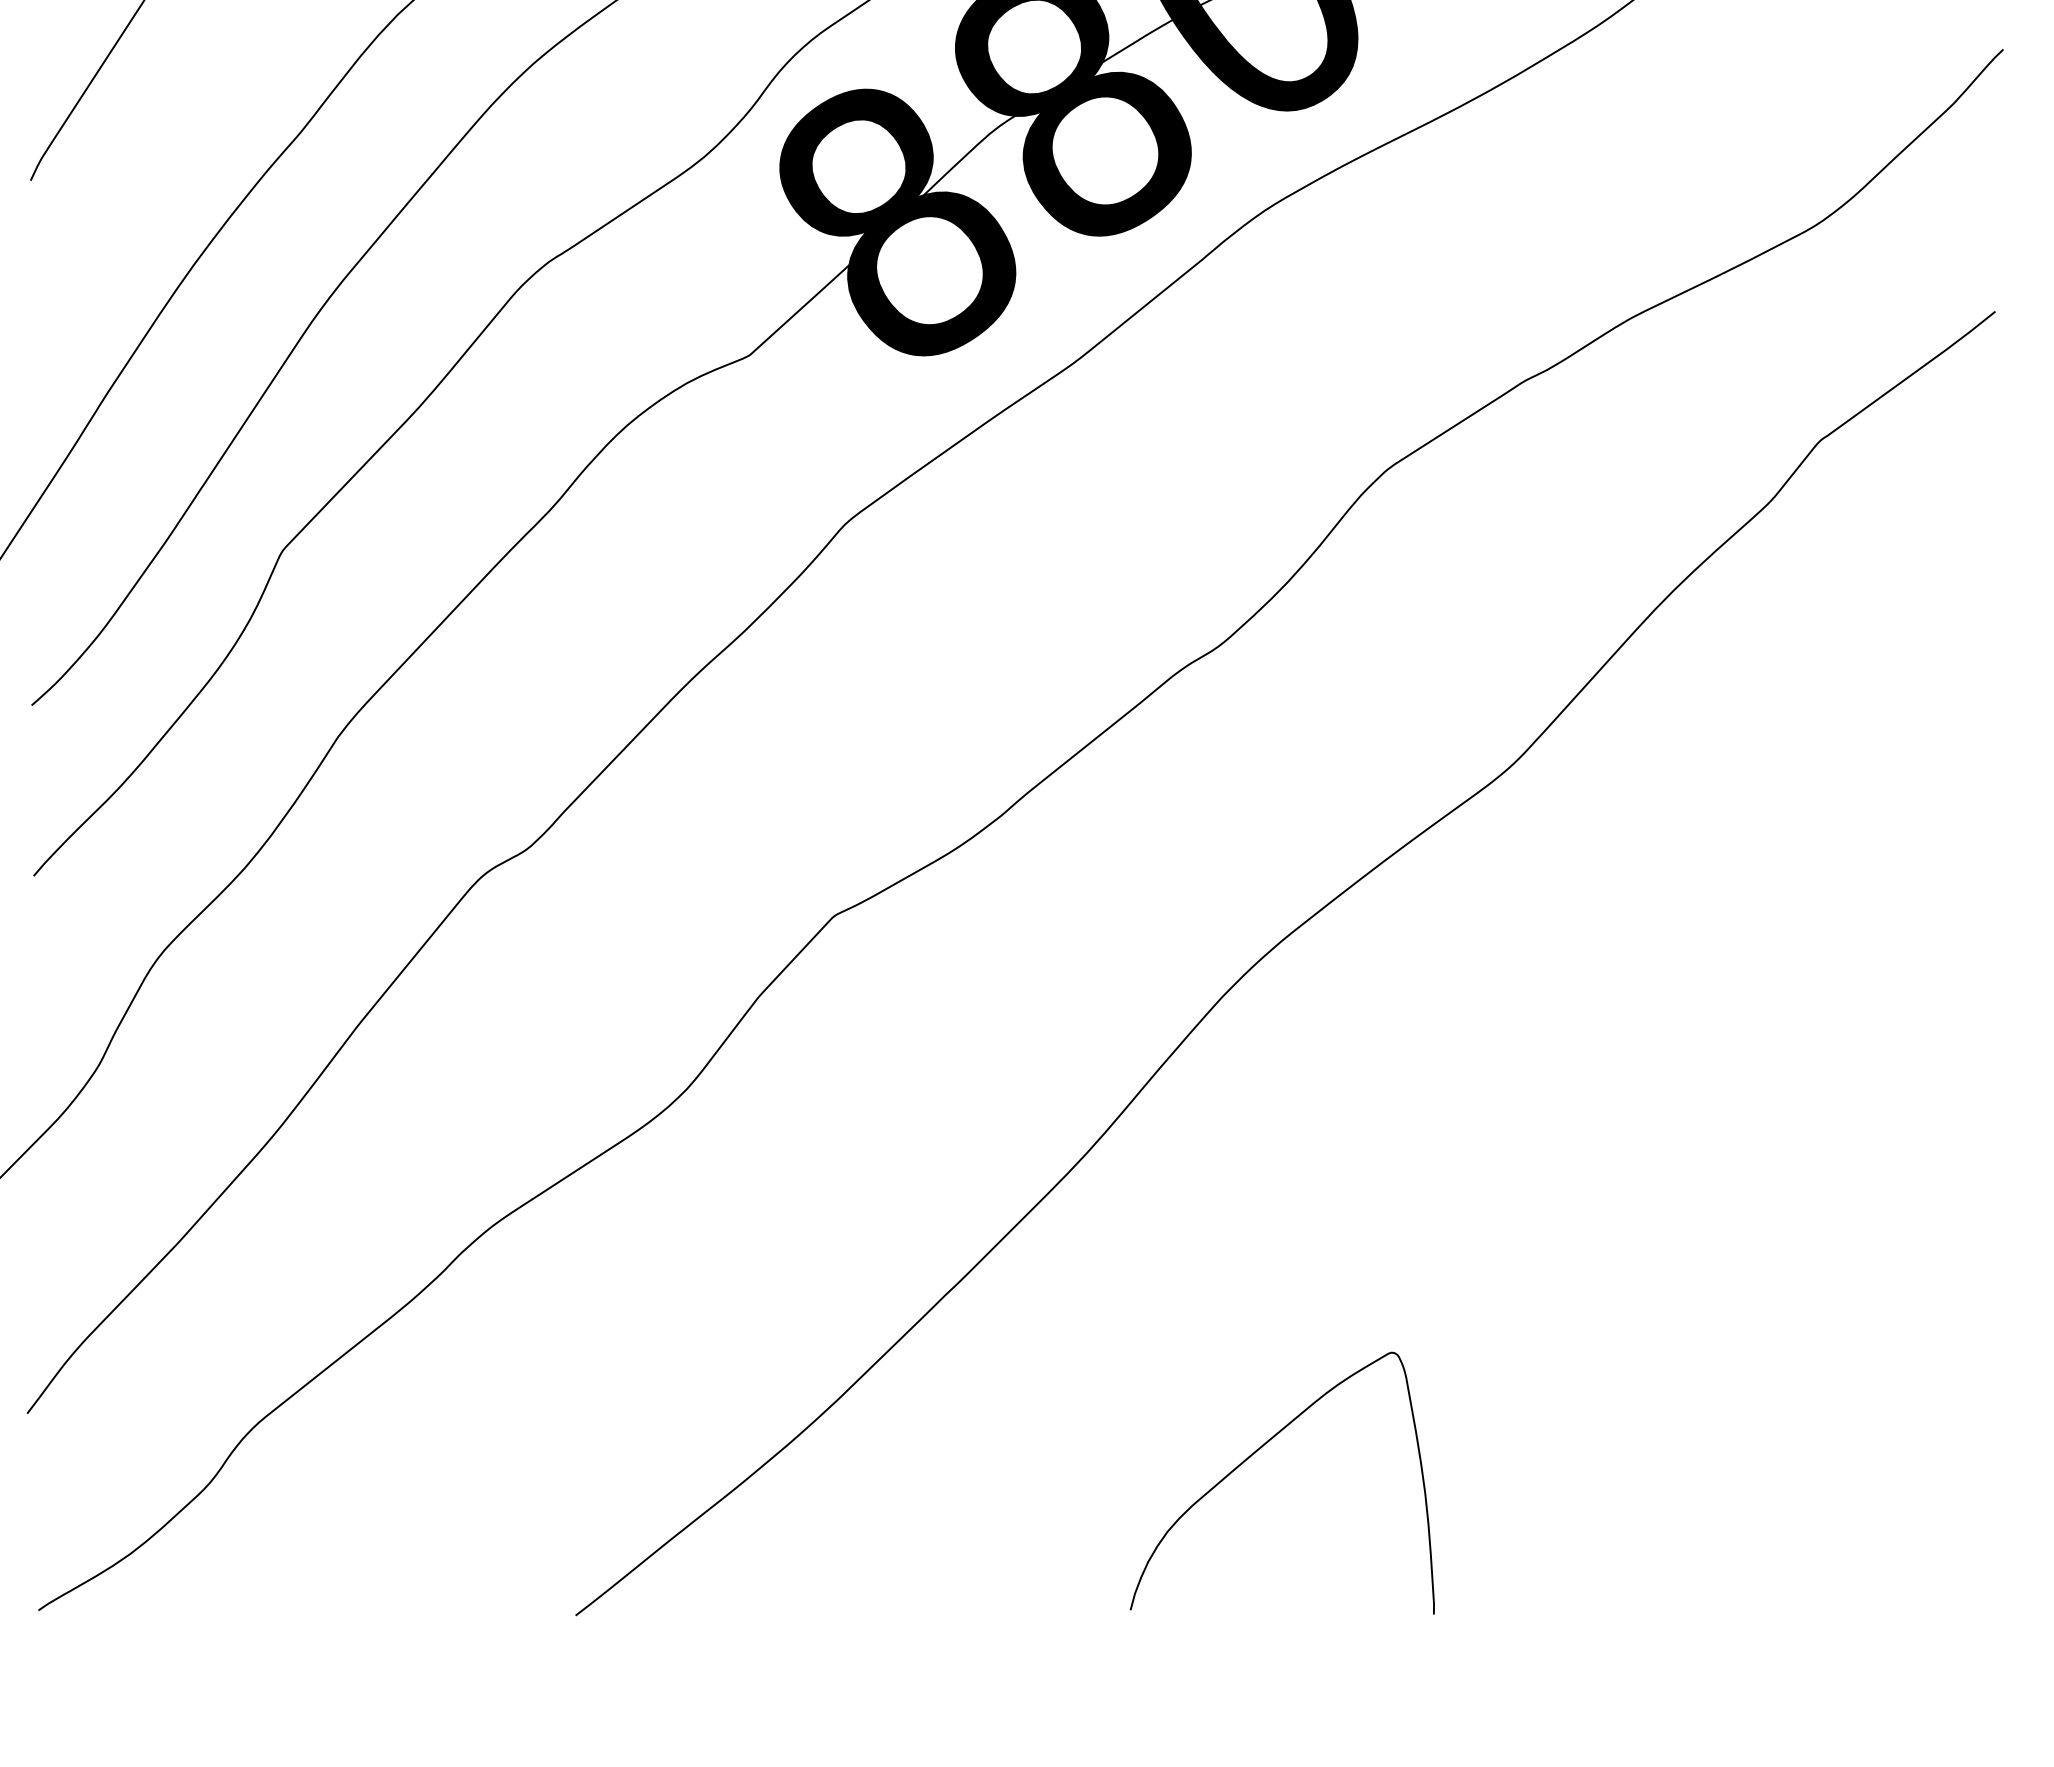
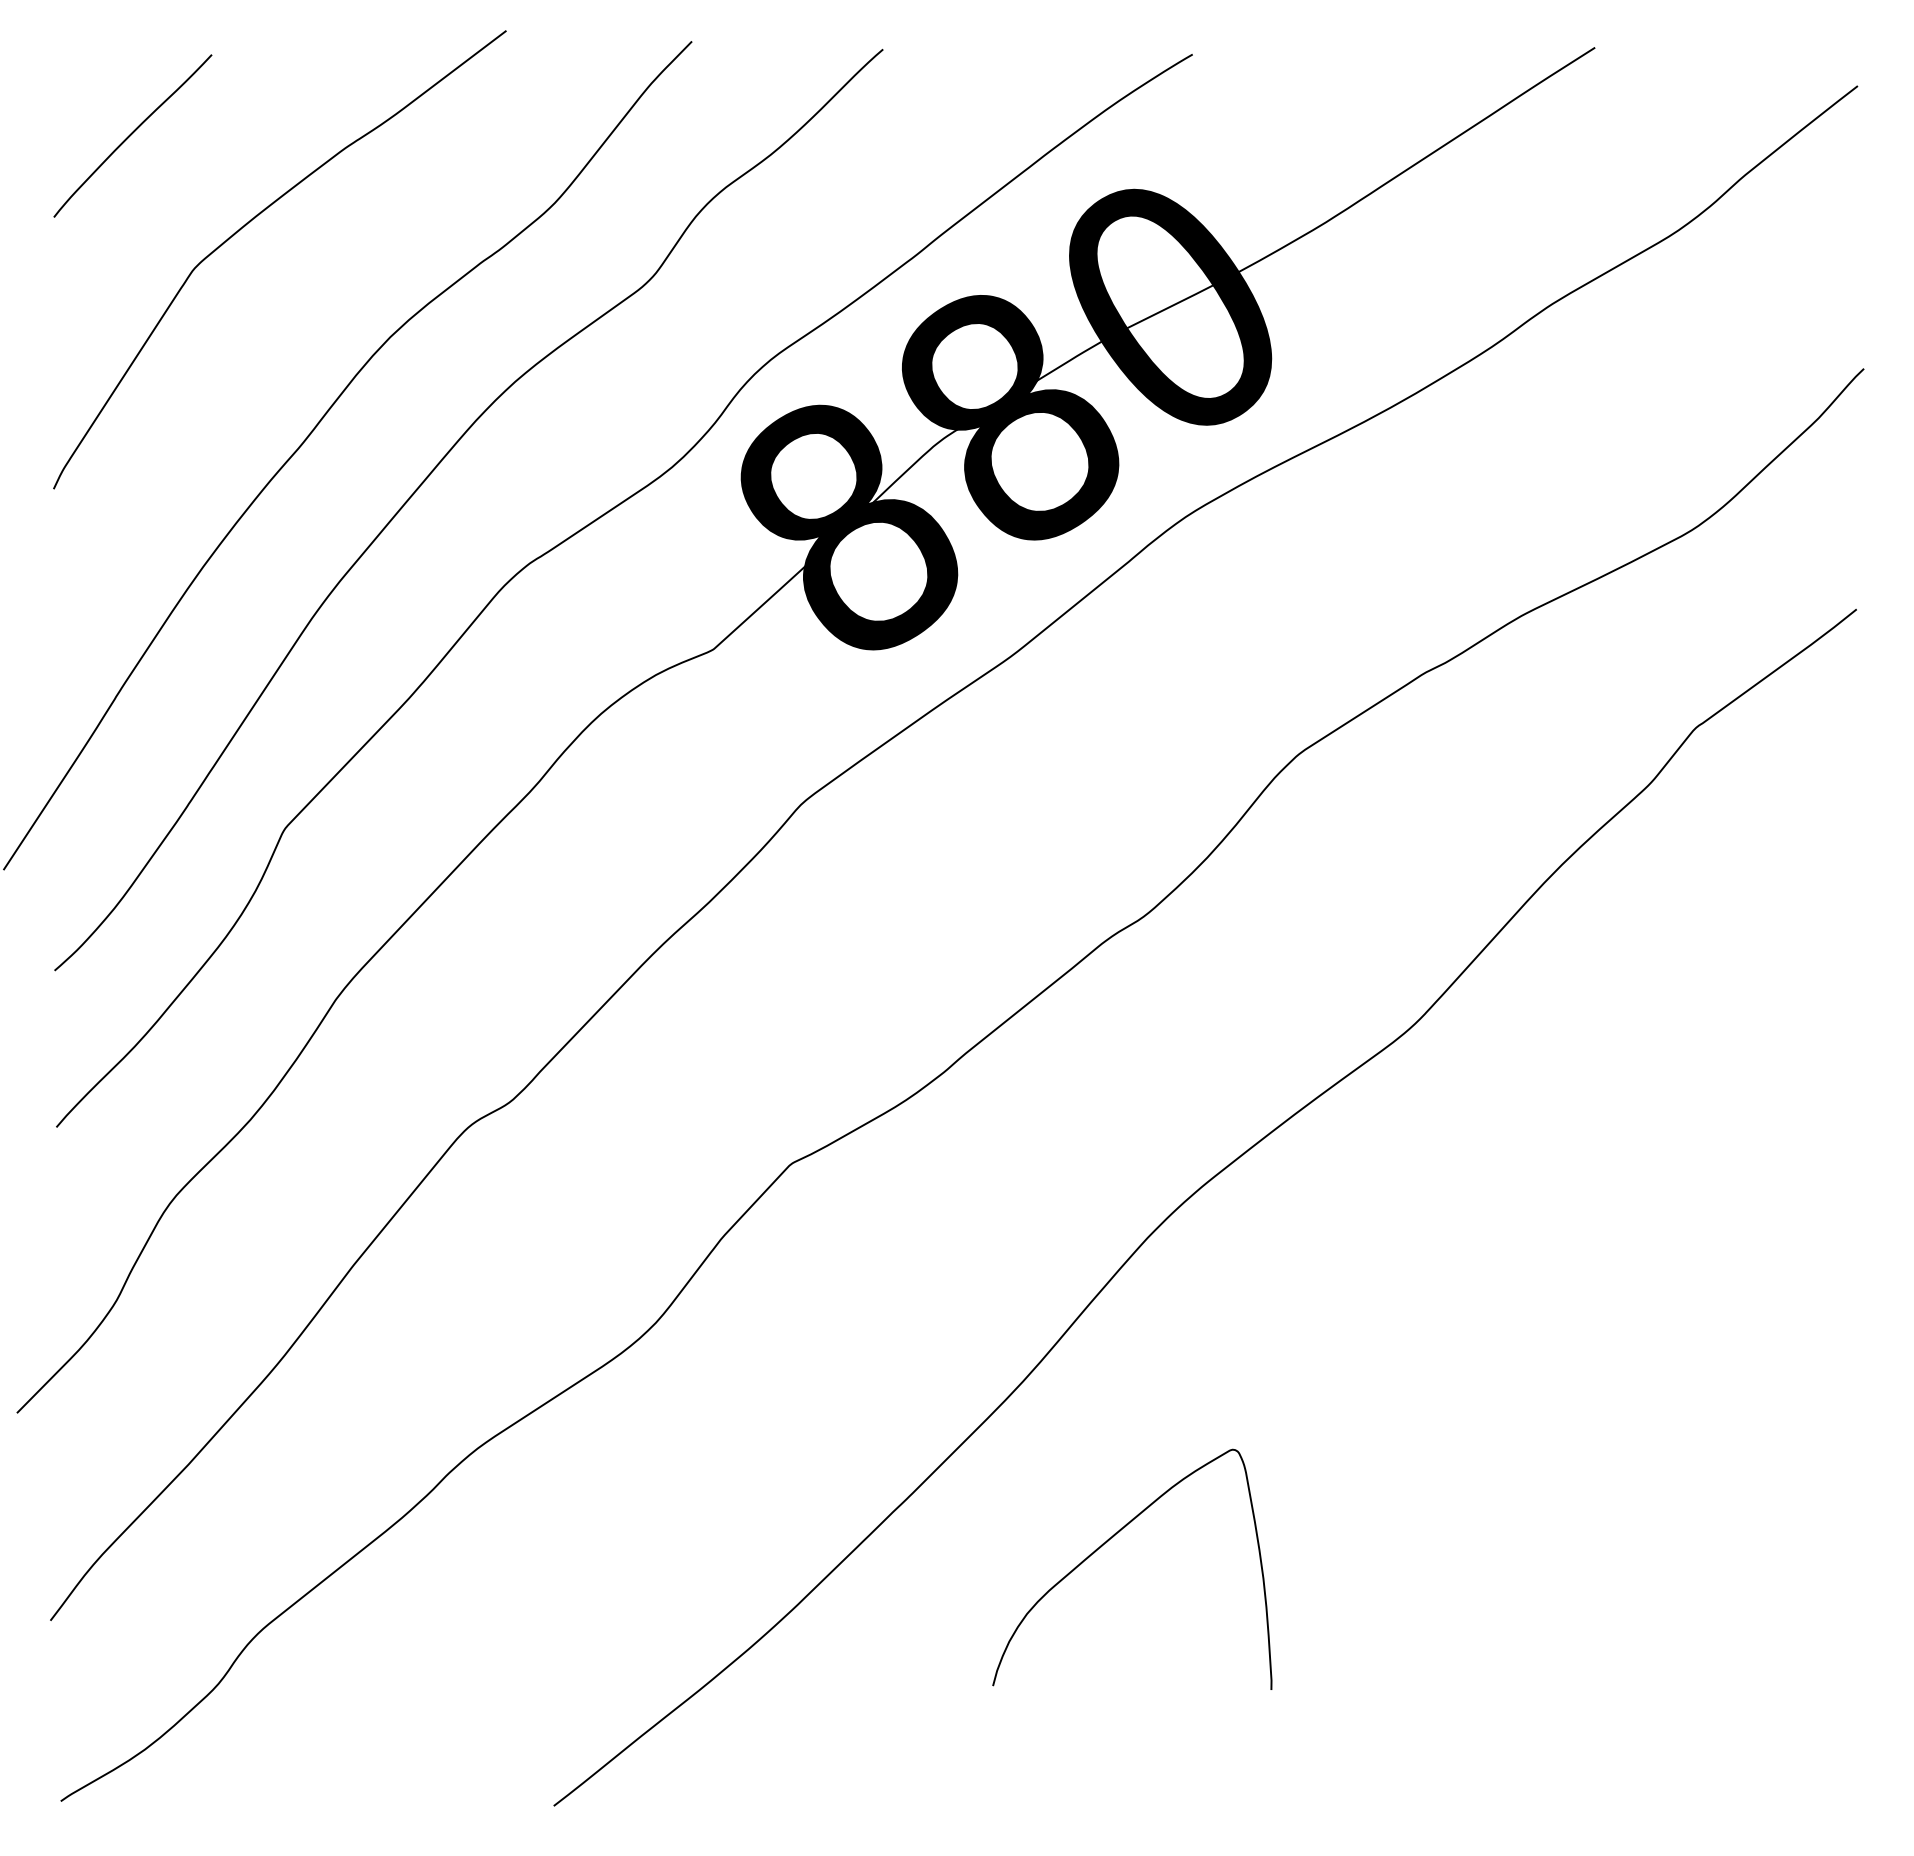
curve: (1255, 1453) -> (1107, 1542), moved

